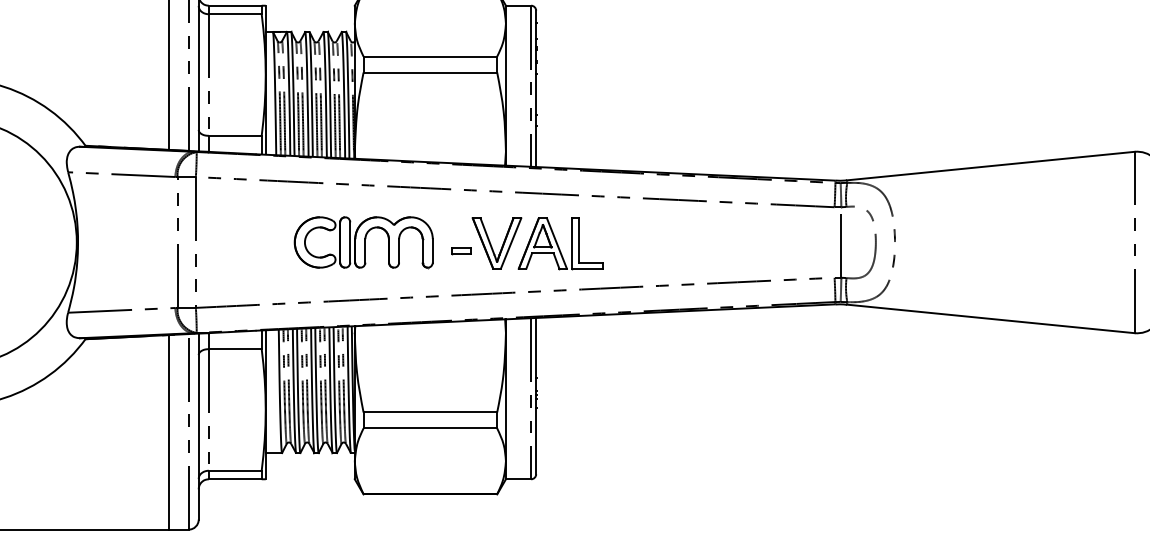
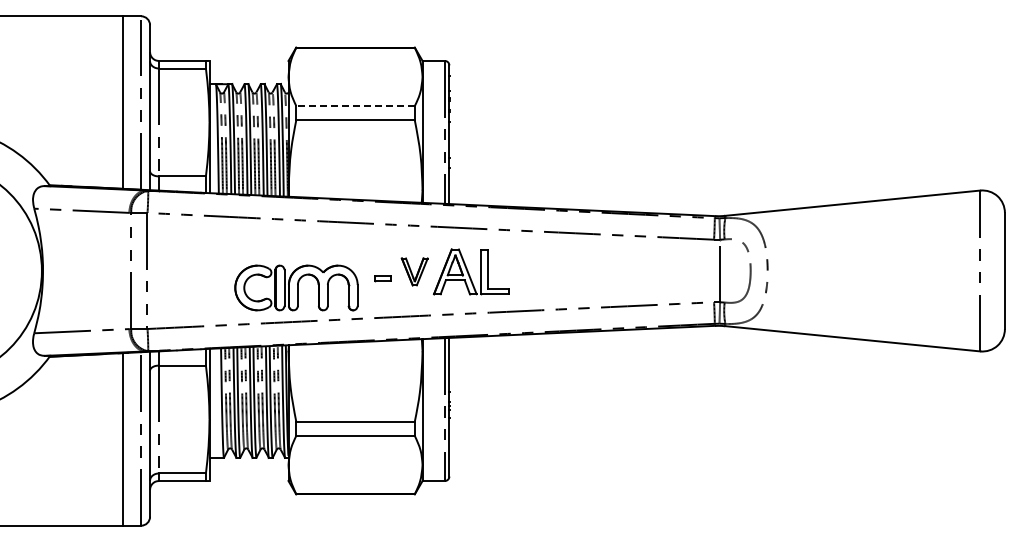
line: (430, 57) -> (355, 106), solid -> dashed
part: (363, 241) -> (296, 287), moved
part: (496, 243) -> (414, 271), size x0.6

